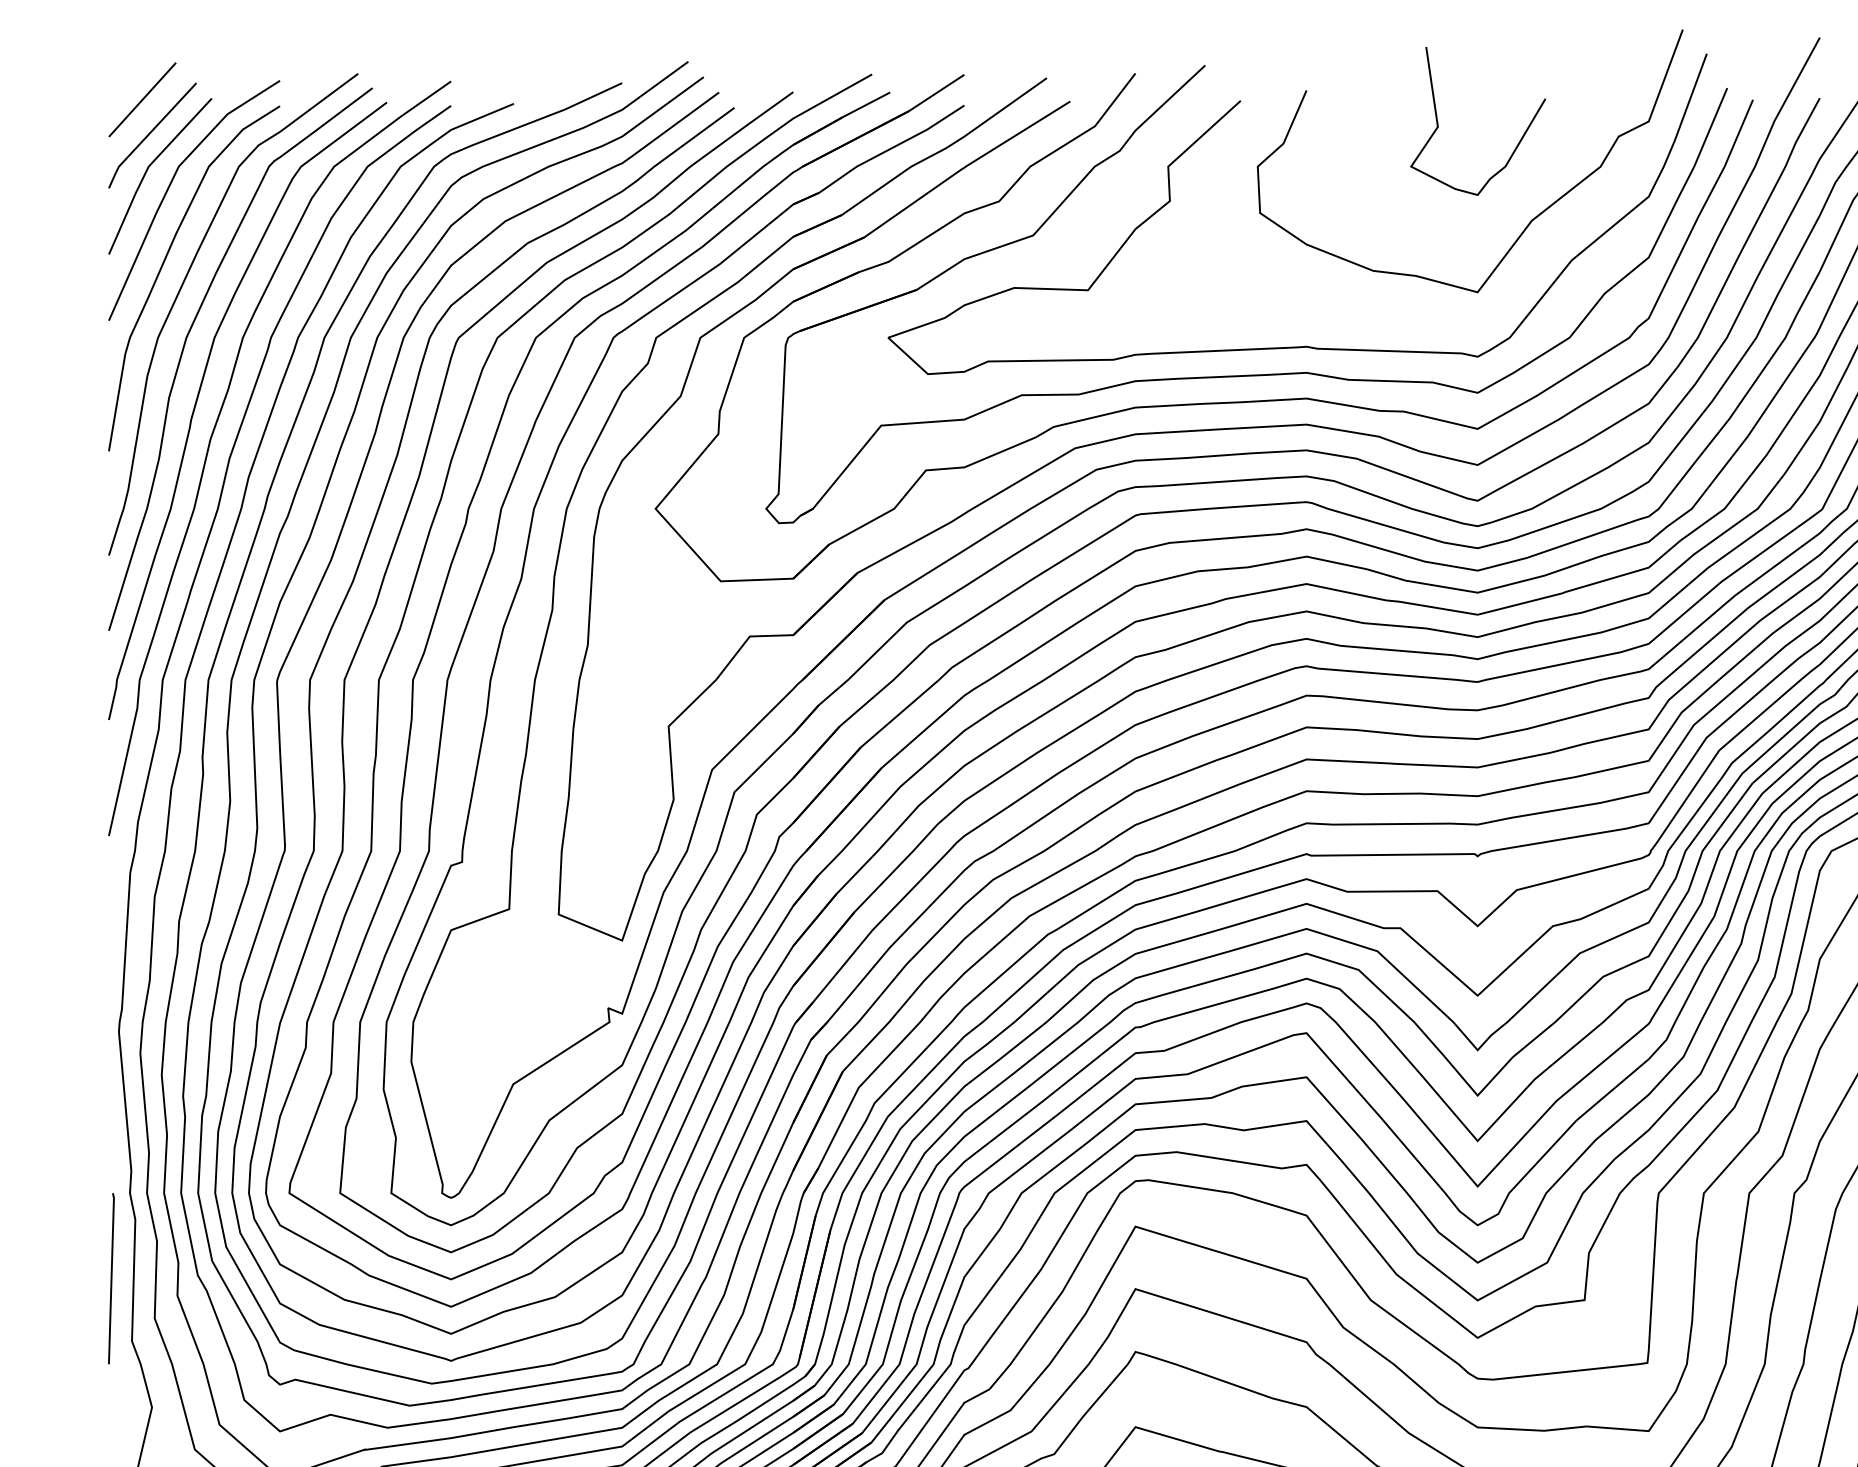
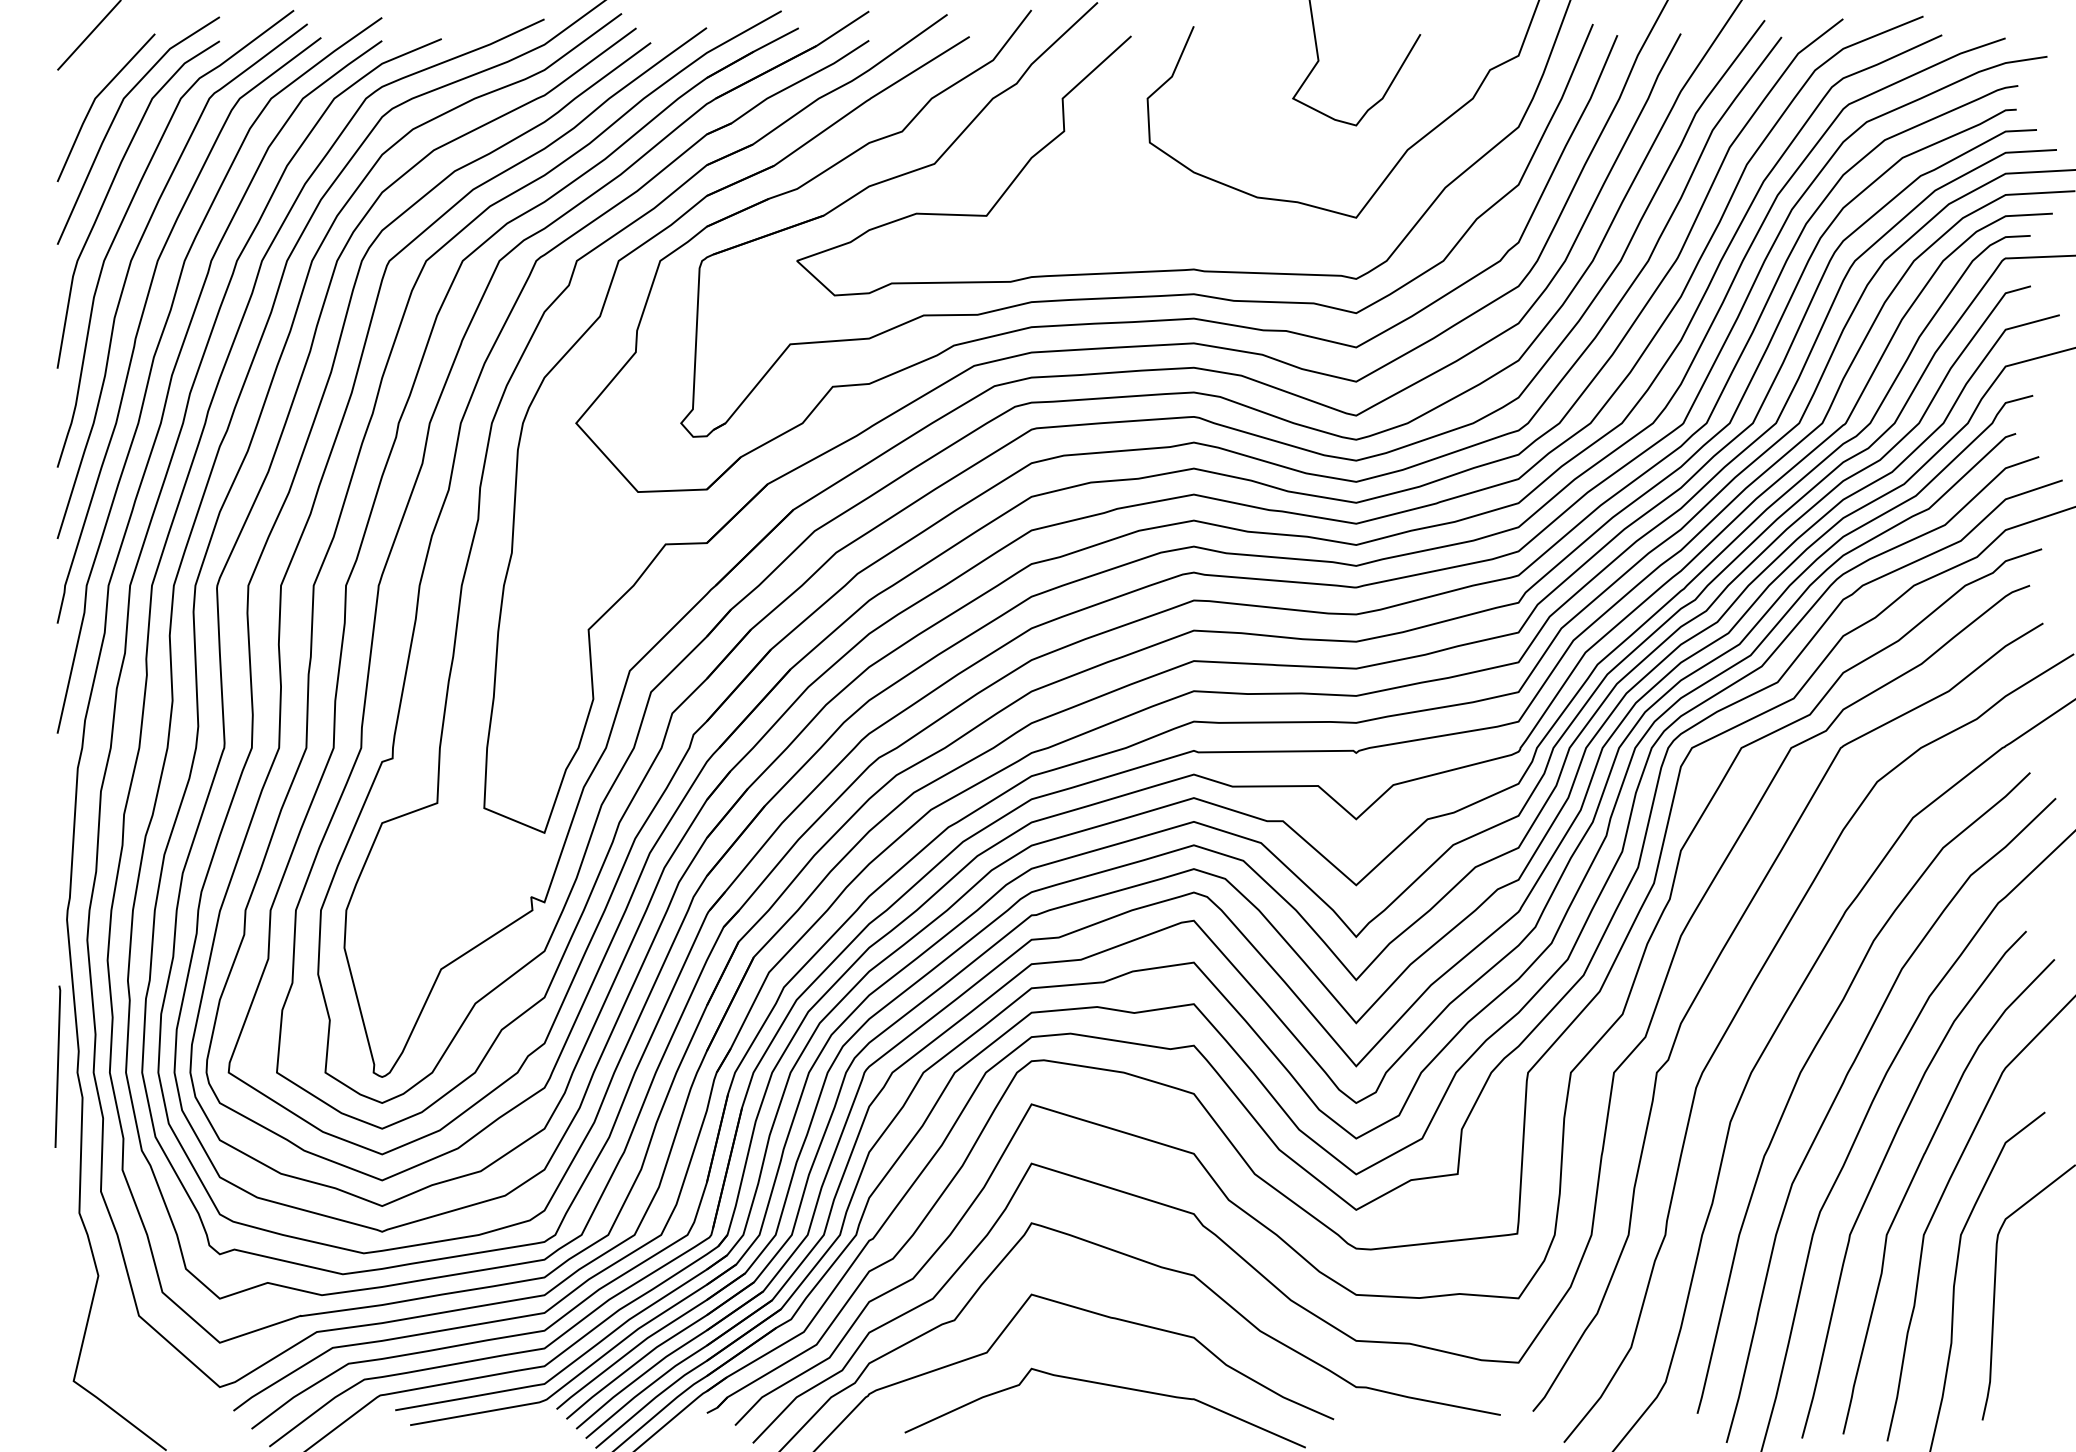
line: (151, 133) -> (97, 67), removed
line: (111, 1278) -> (57, 1066), moved

